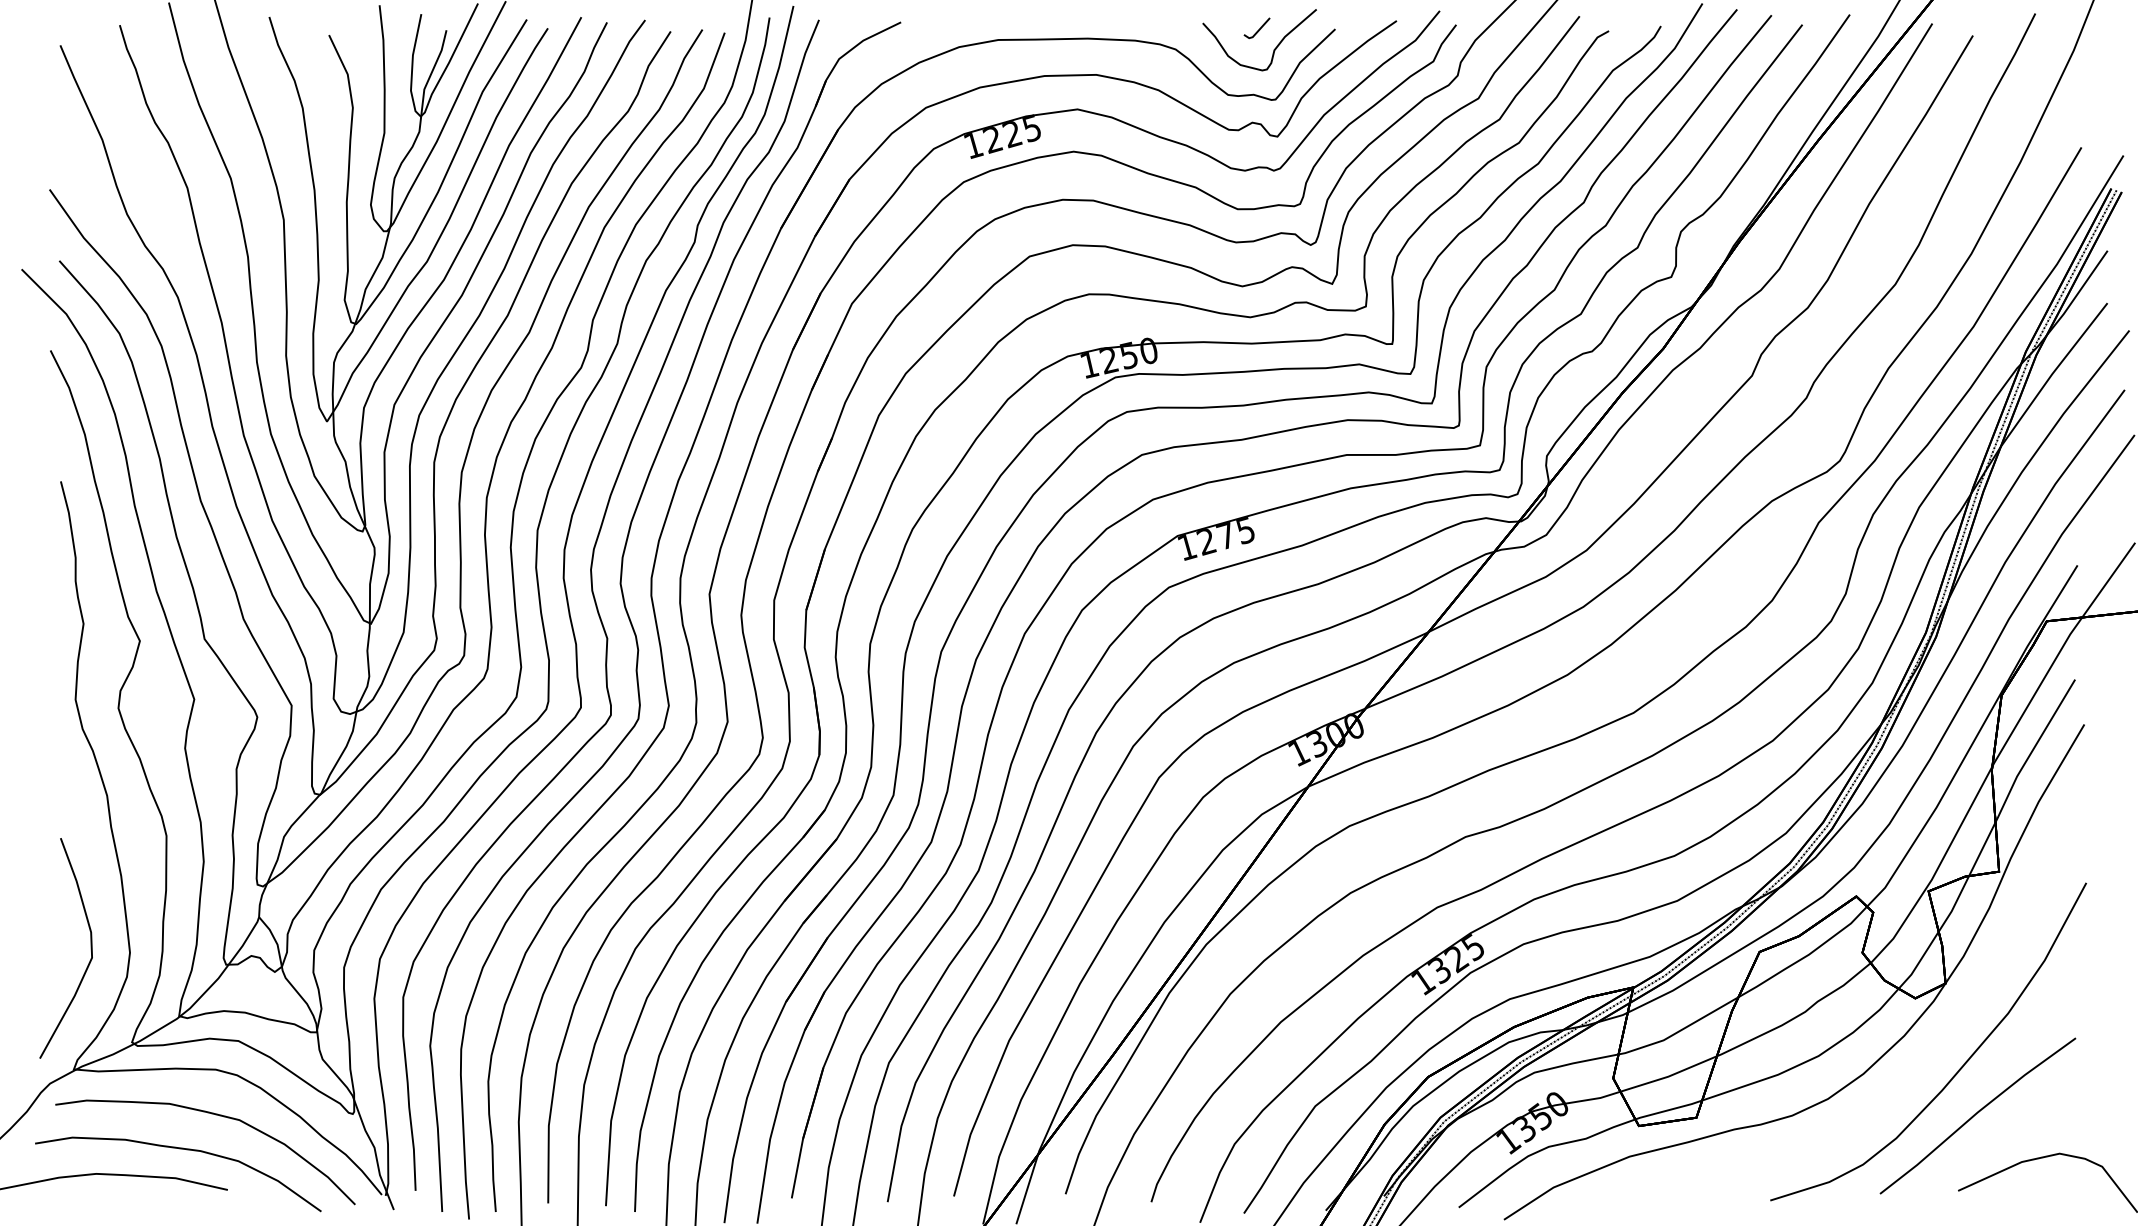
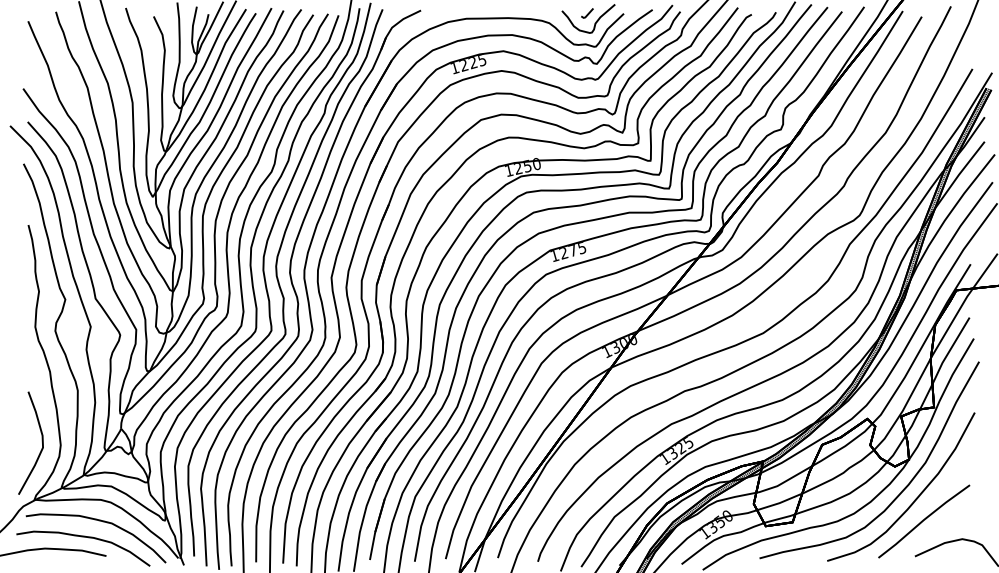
curve: (1931, 1047) -> (902, 489), added

